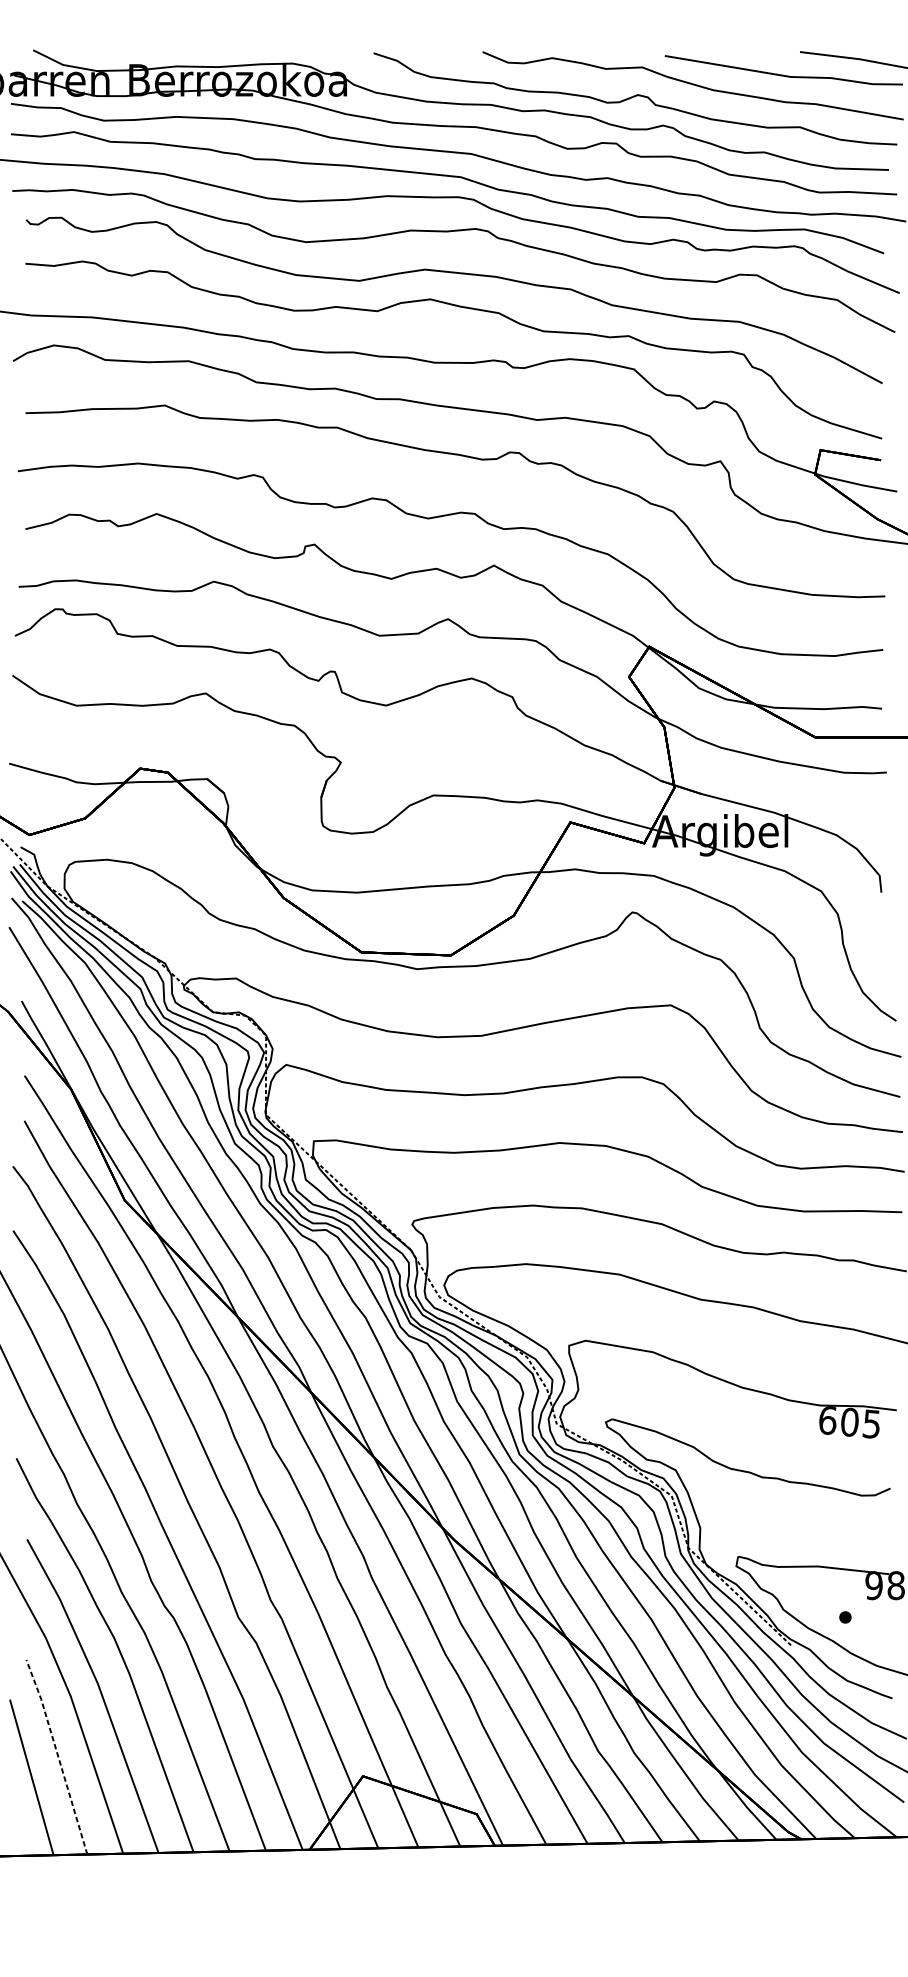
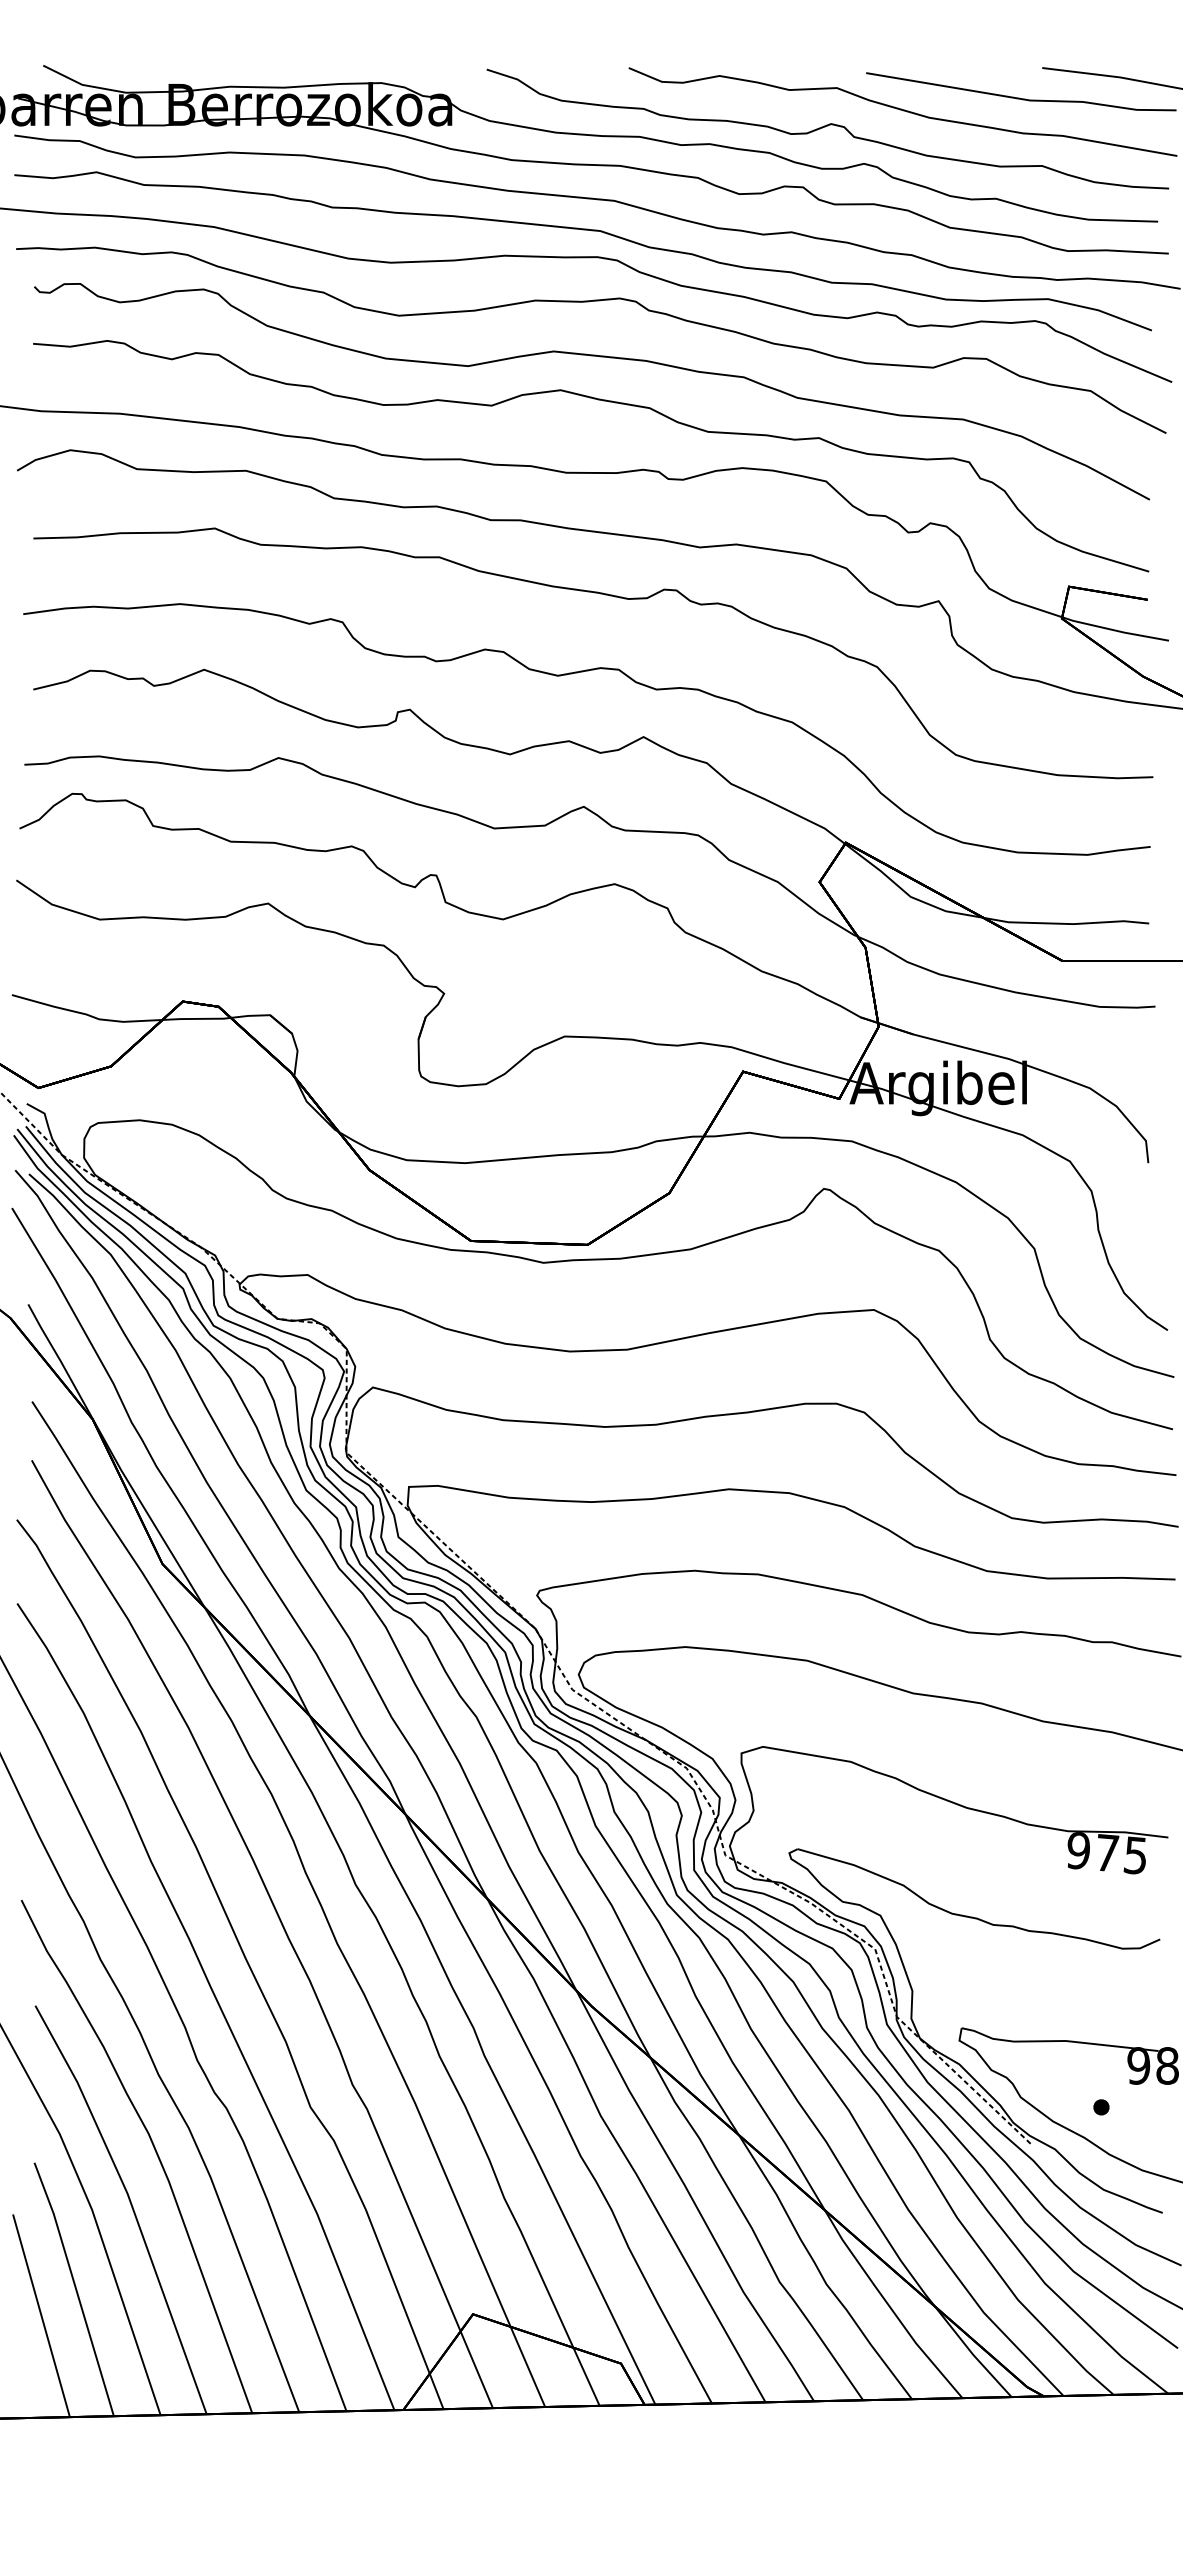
text: (839, 1421) -> (1093, 1852), 605 -> 975
line: (57, 1756) -> (75, 2288), dashed -> solid

